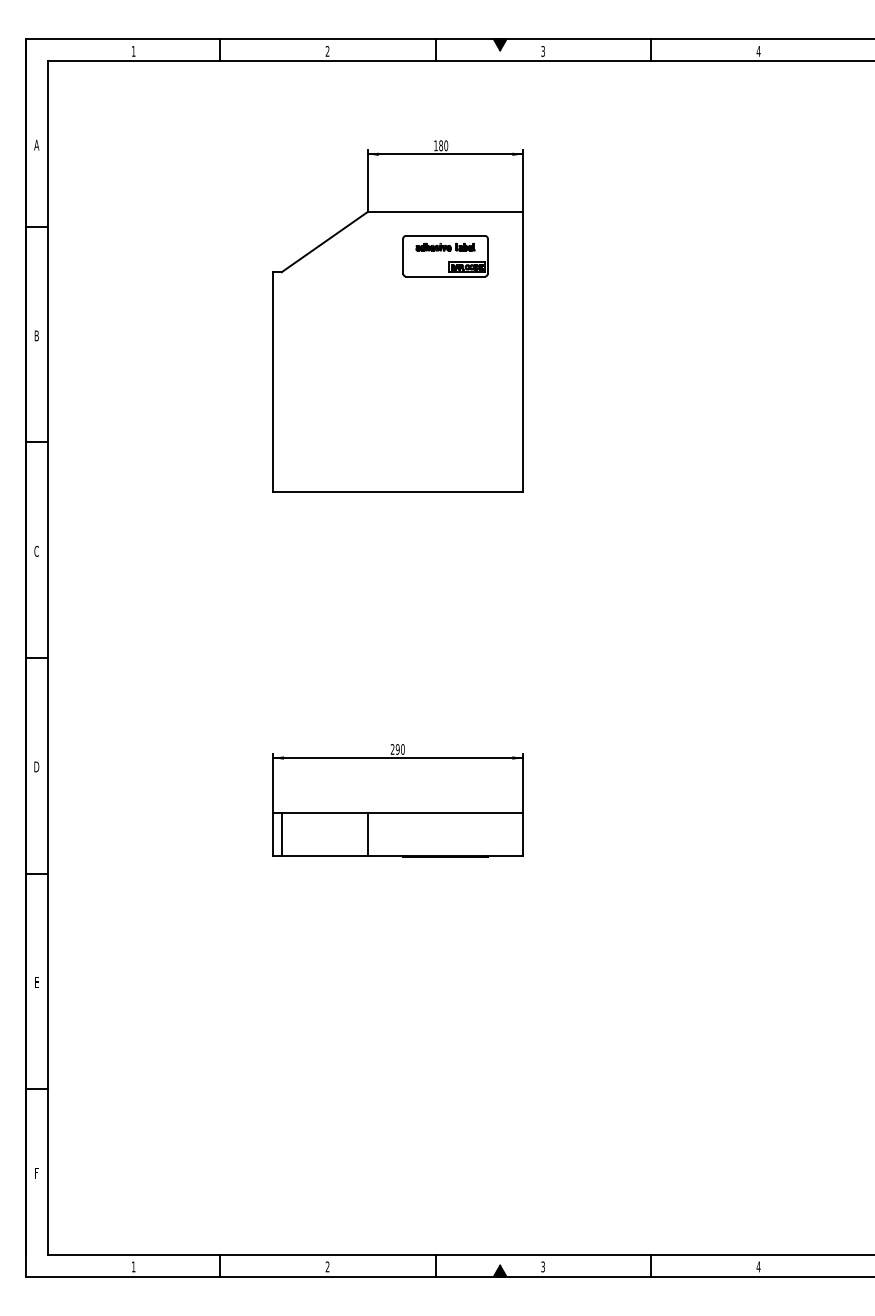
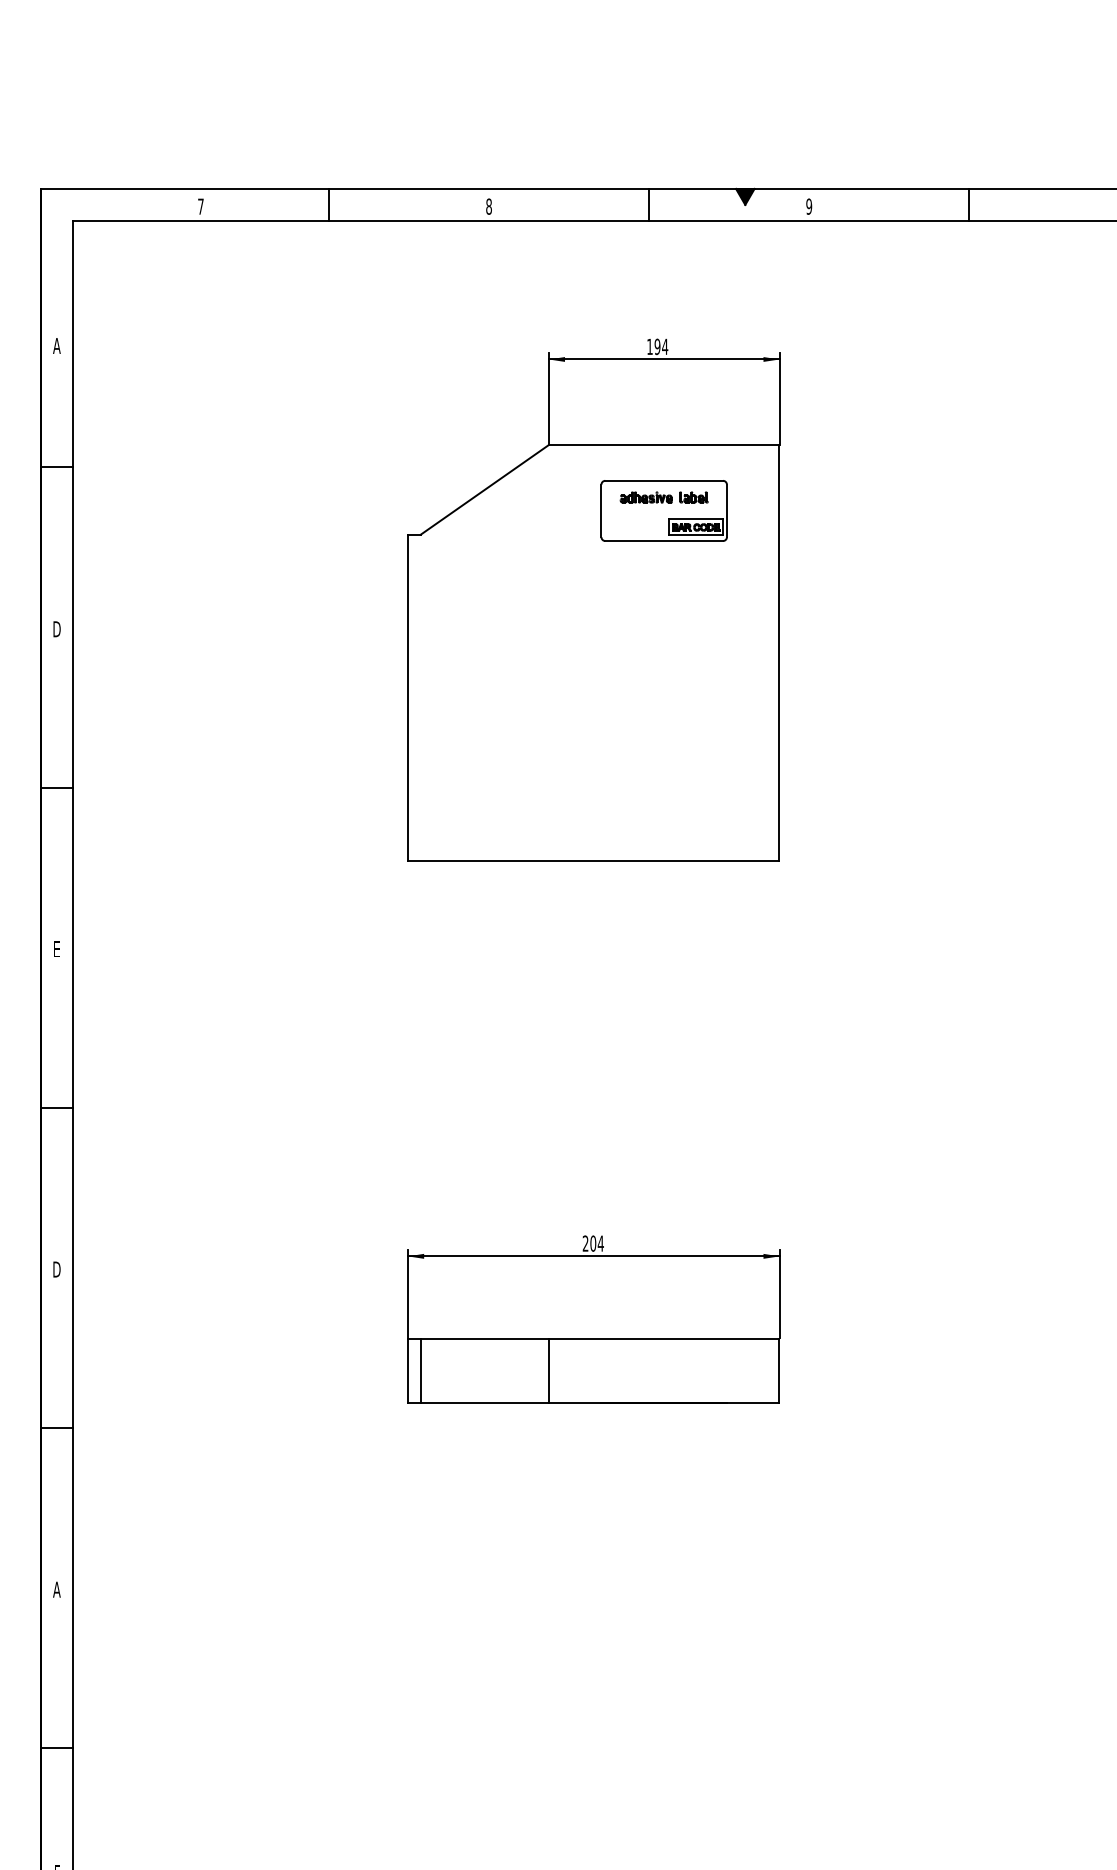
text: (133, 51) -> (200, 206), 1 -> 7
text: (327, 51) -> (488, 206), 2 -> 8
text: (543, 51) -> (809, 206), 3 -> 9
text: (443, 145) -> (661, 346), 180 -> 194
text: (36, 335) -> (56, 628), B -> D
text: (36, 550) -> (56, 948), C -> E
text: (399, 749) -> (595, 1243), 290 -> 204
text: (36, 982) -> (56, 1589), E -> A

